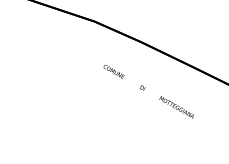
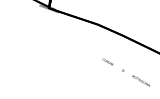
text: (147, 91) -> (125, 72), moved

